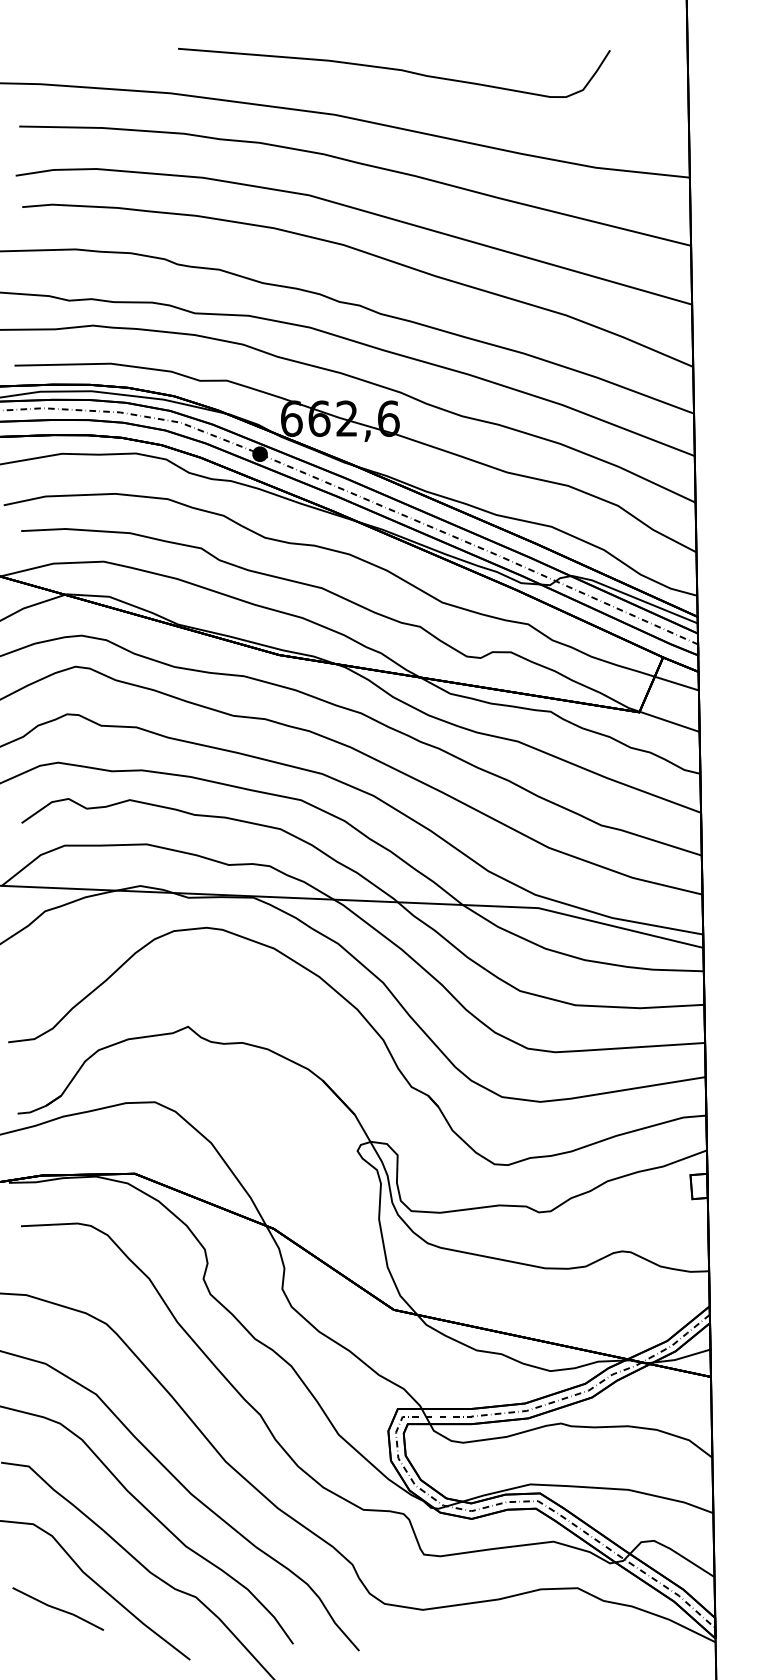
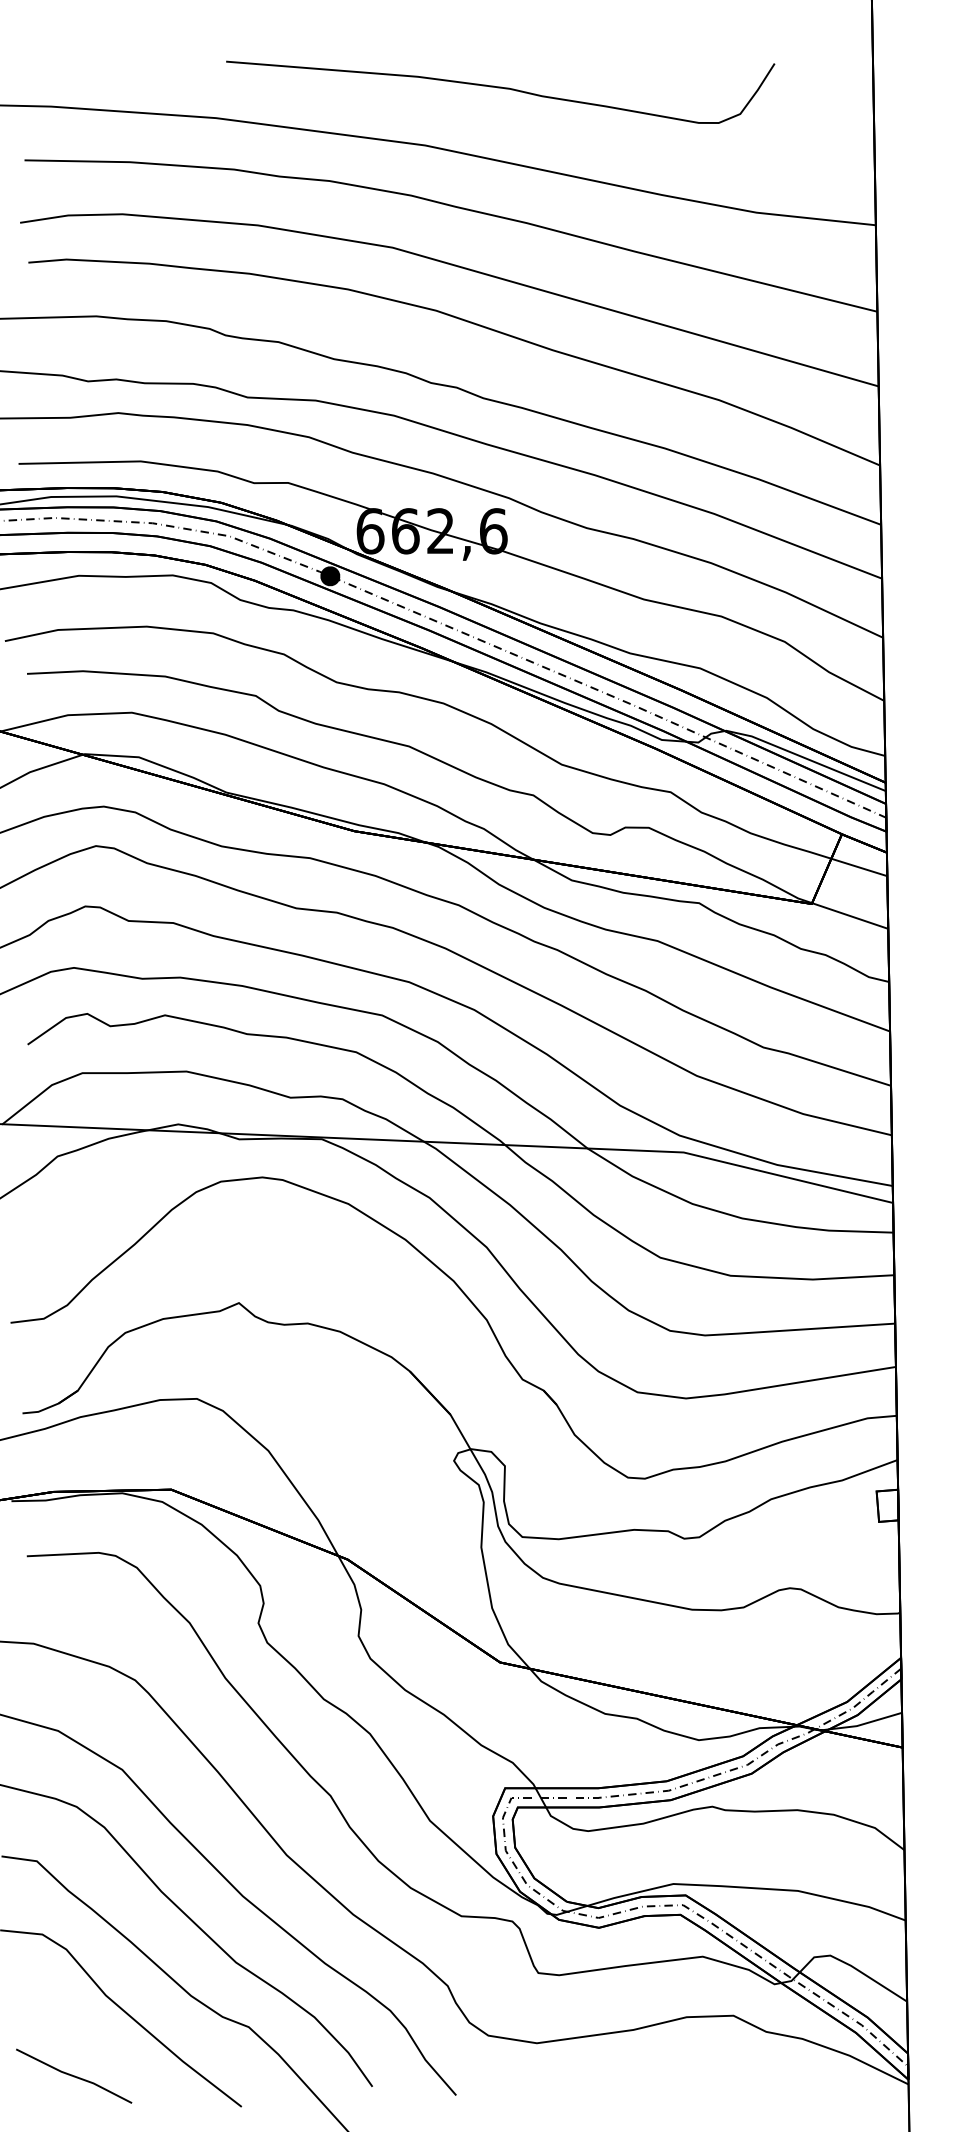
line: (58, 1608) -> (74, 2075), moved

